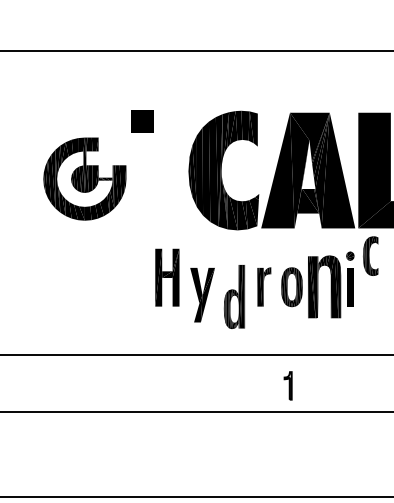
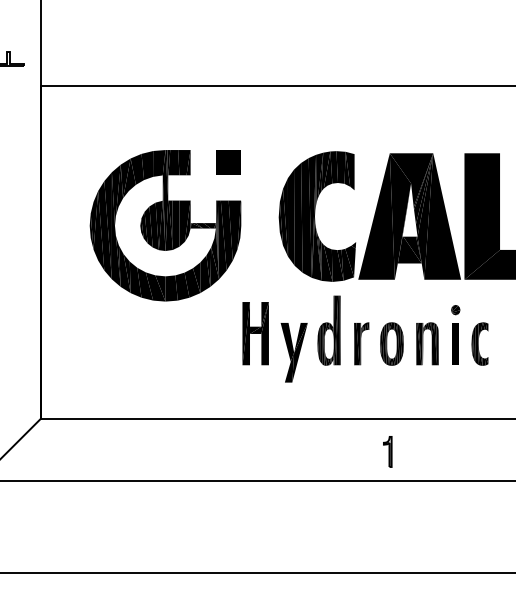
part: (84, 178) -> (165, 225), size x1.67
part: (370, 255) -> (479, 343), moved
part: (324, 286) -> (427, 343), size x0.62
part: (233, 296) -> (328, 330), moved

